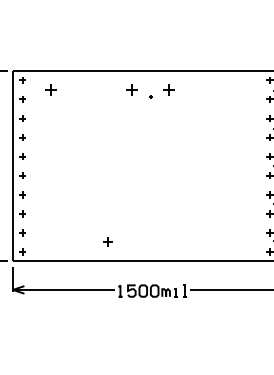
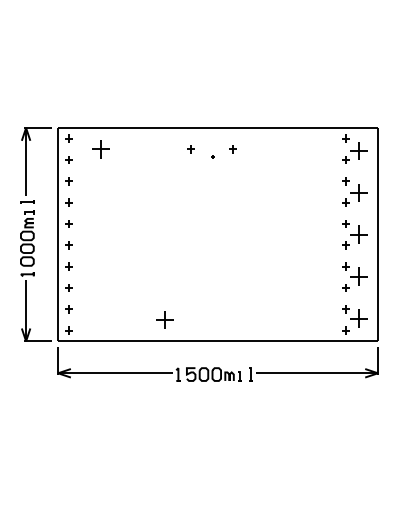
part: (50, 90) -> (100, 149), size x1.43
part: (131, 90) -> (190, 149), size x0.62
part: (168, 90) -> (232, 149), size x0.62
part: (108, 241) -> (164, 319), size x1.67

